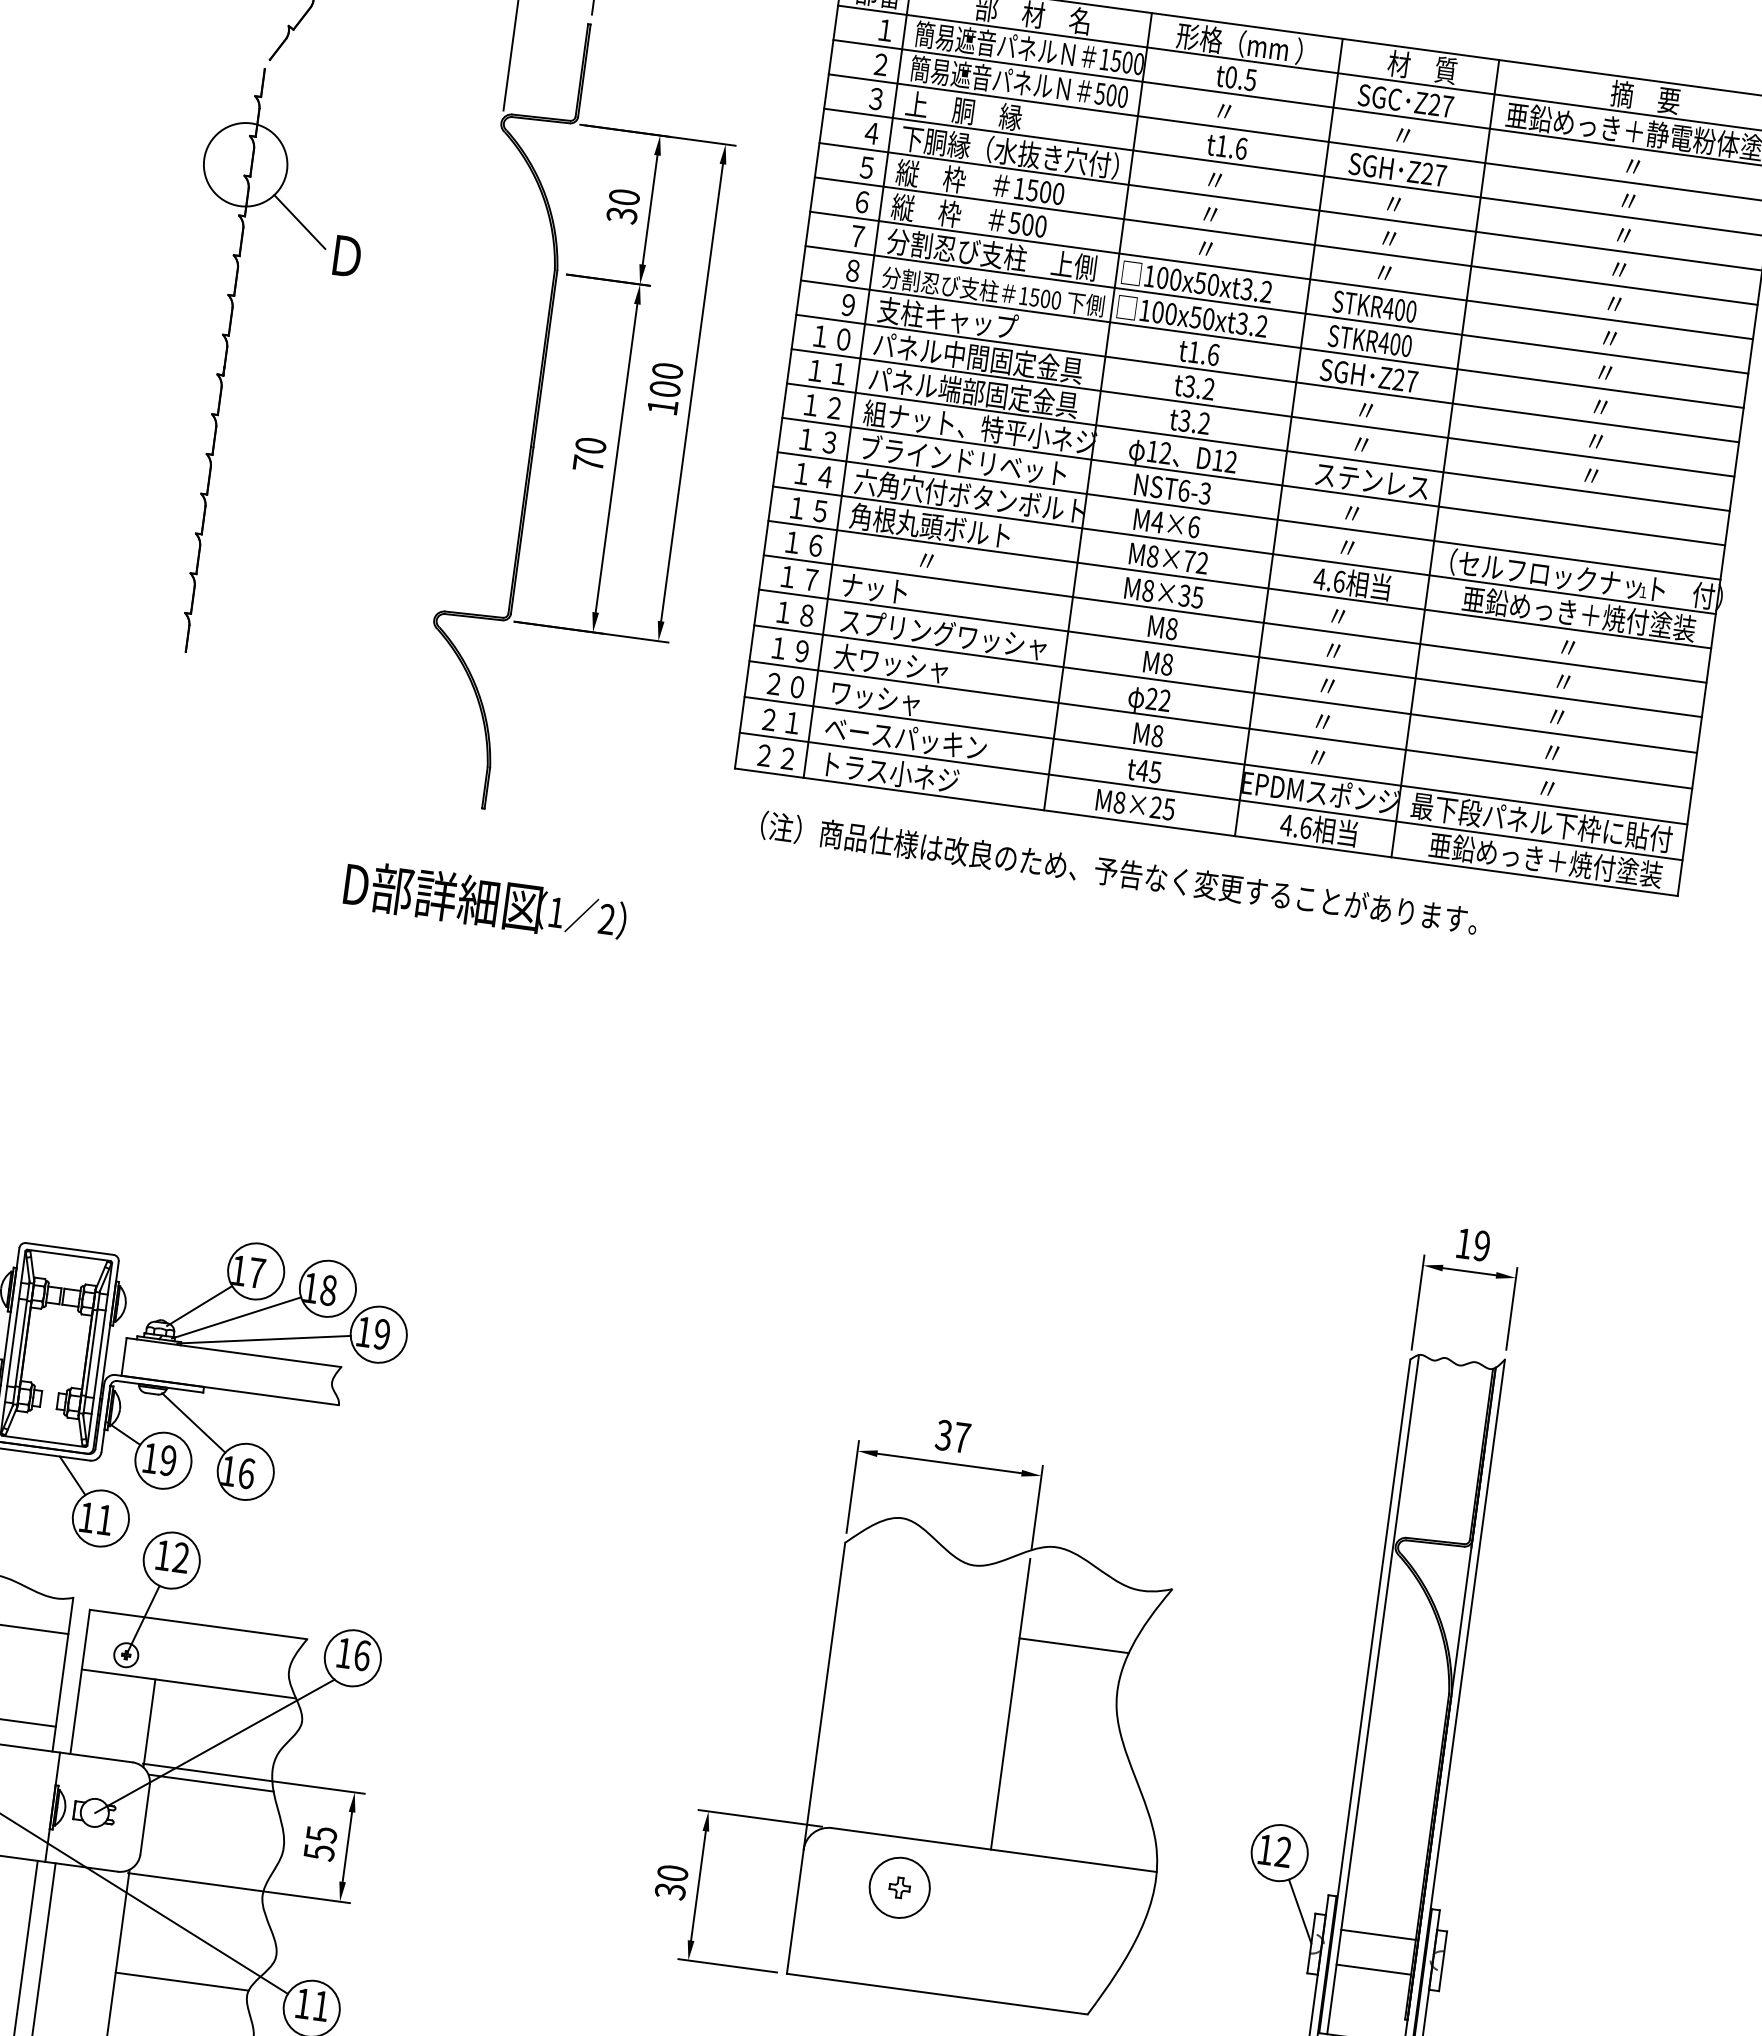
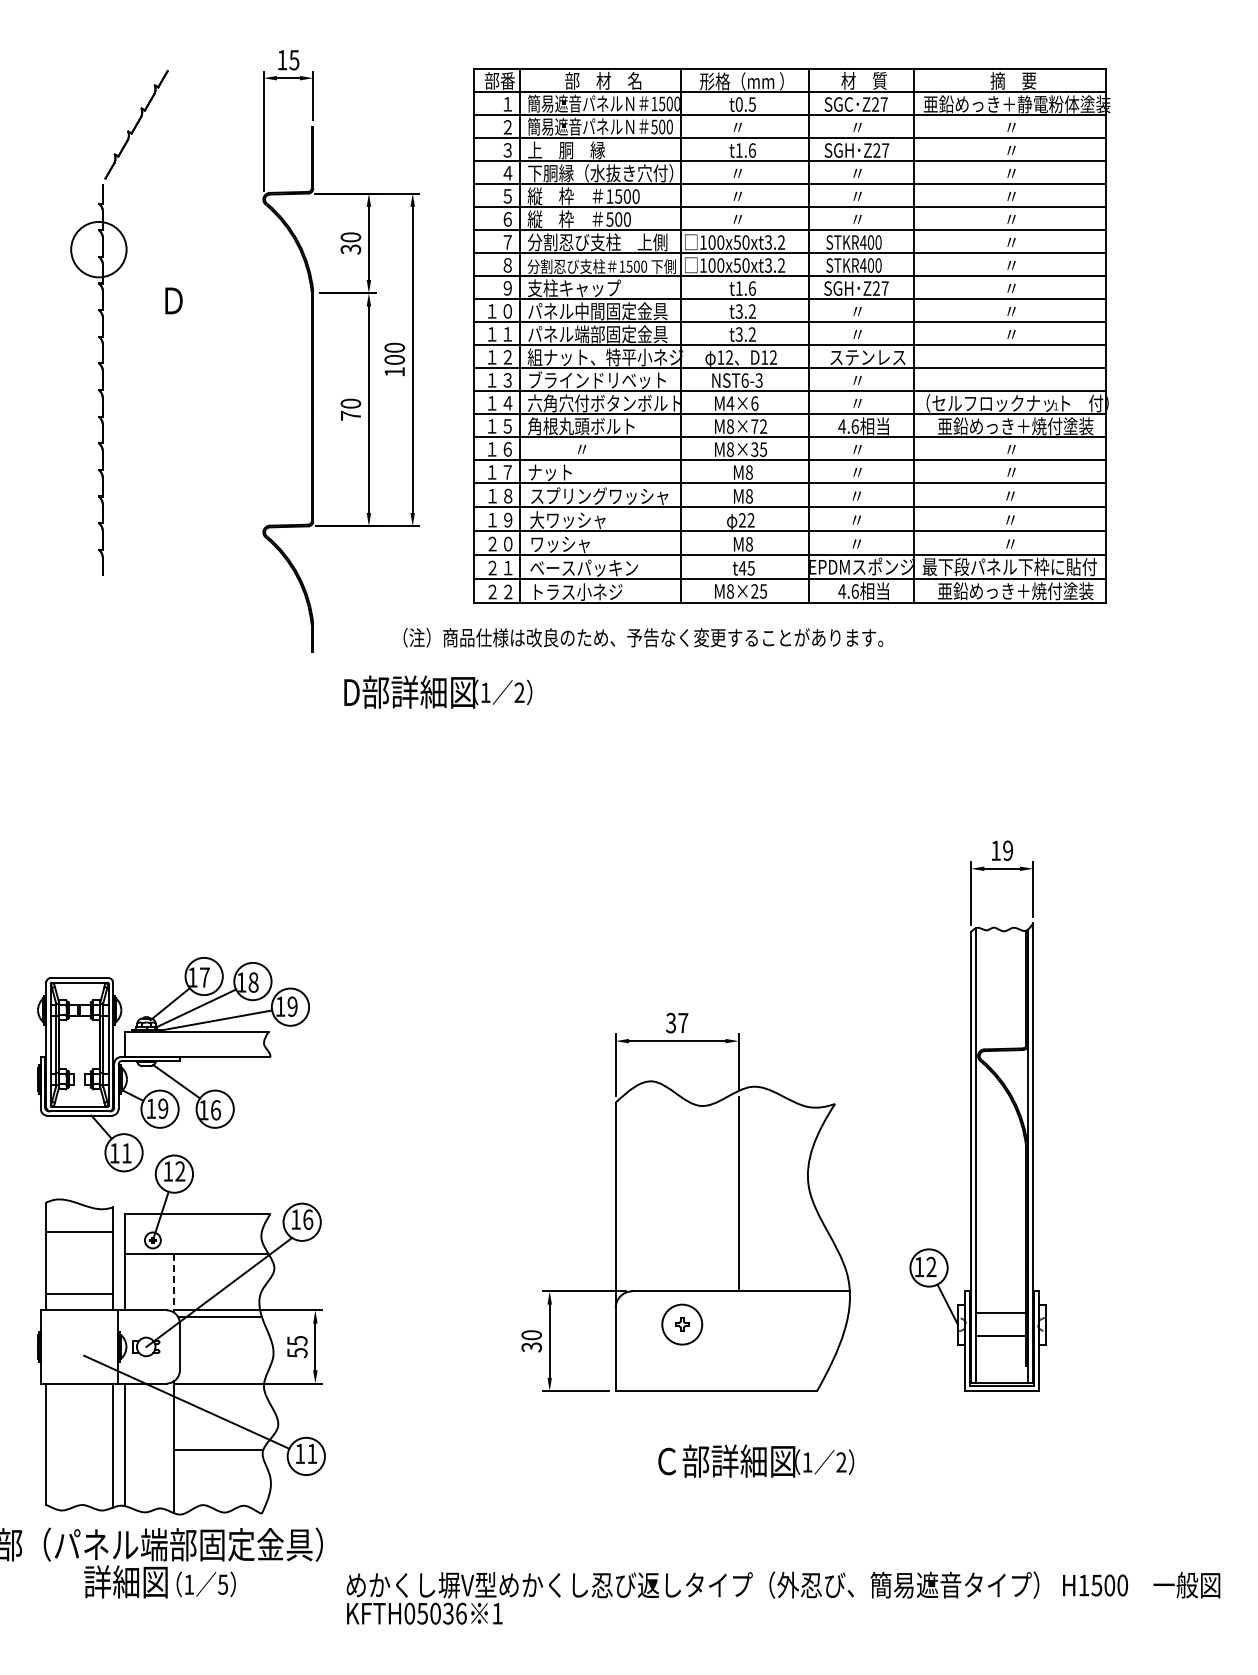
line: (299, 222) -> (139, 282), removed
text: (1119, 872) -> (643, 637), moved
text: (486, 901) -> (438, 691), moved
line: (1074, 1645) -> (775, 1149), removed
line: (149, 1723) -> (174, 1283), solid -> dashed

